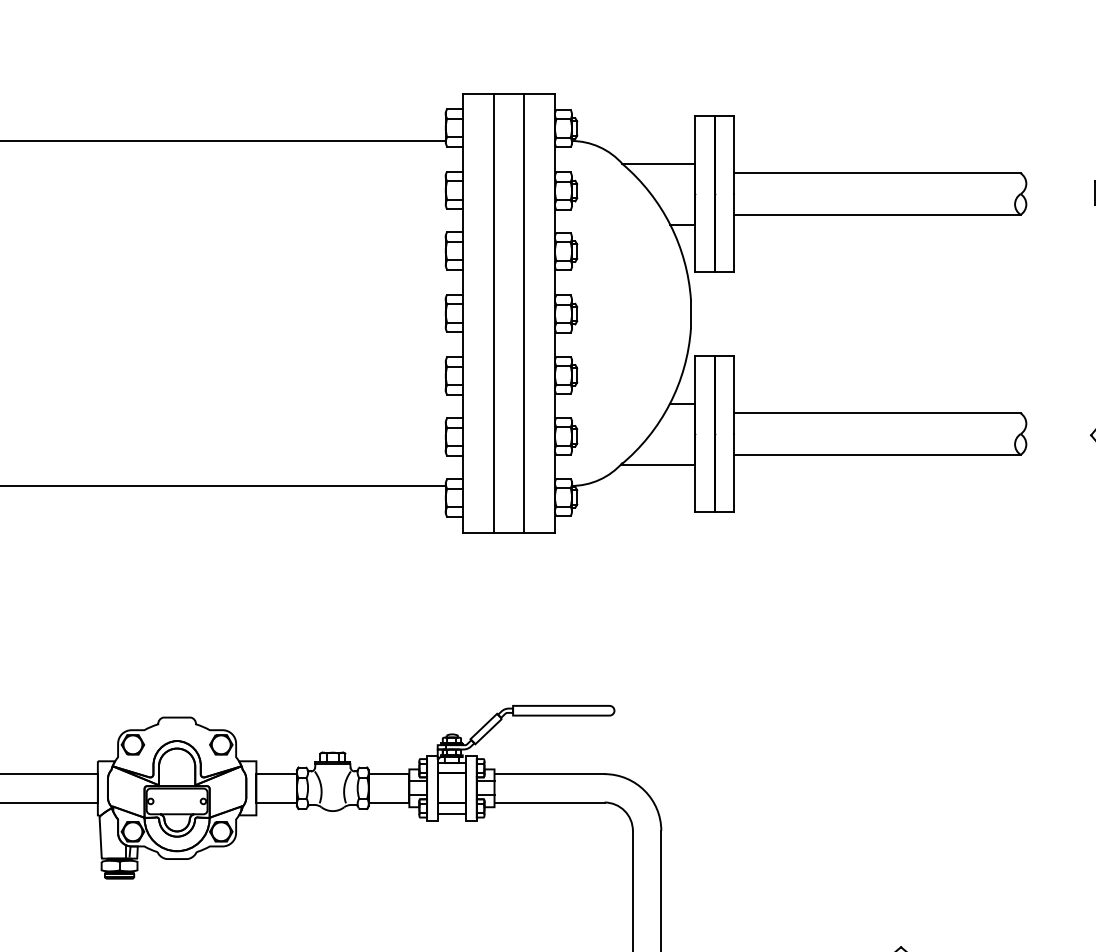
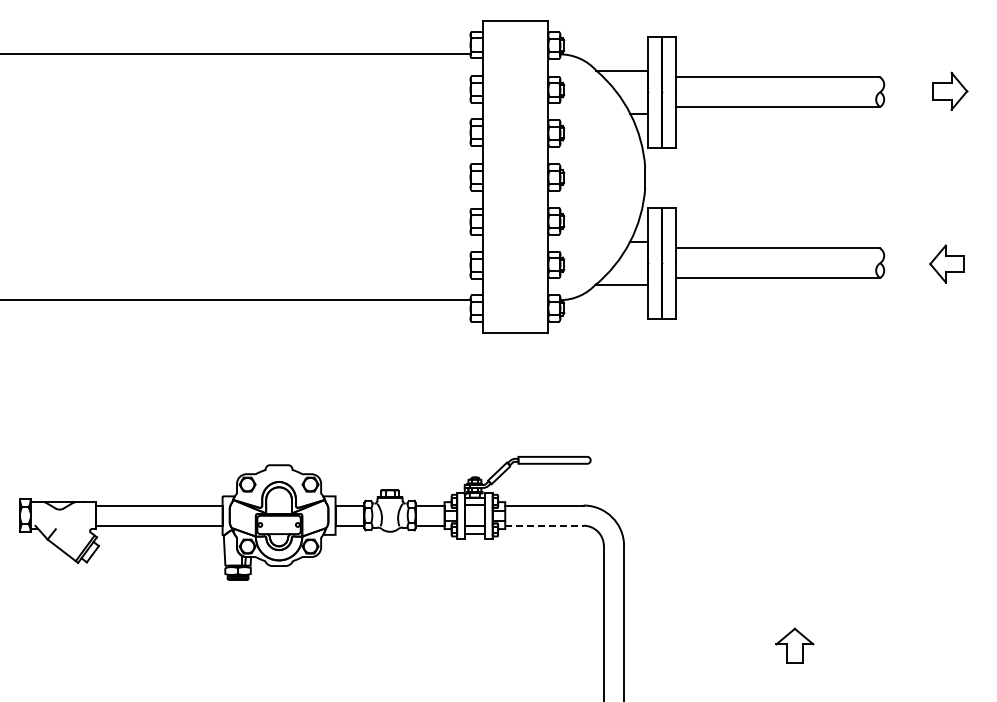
line: (493, 313) -> (504, 177), removed
line: (524, 313) -> (526, 177), removed
line: (549, 802) -> (544, 525), solid -> dashed

